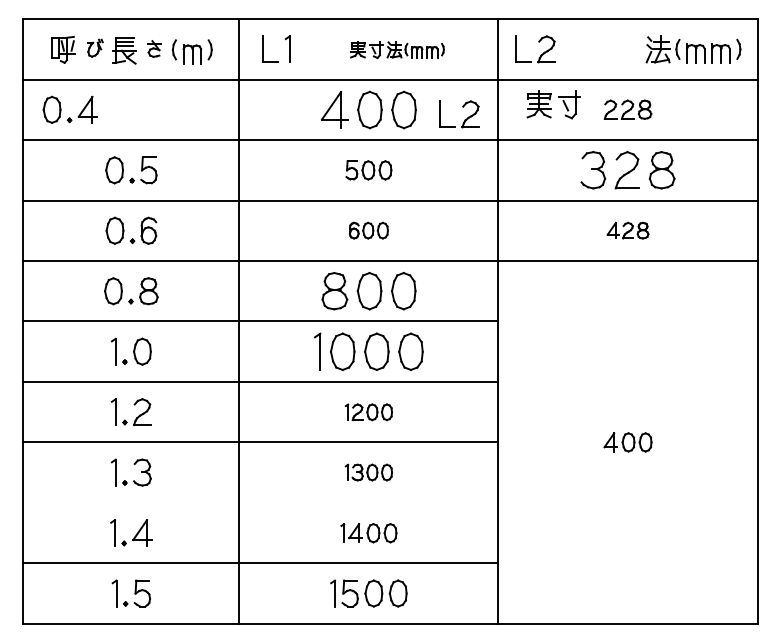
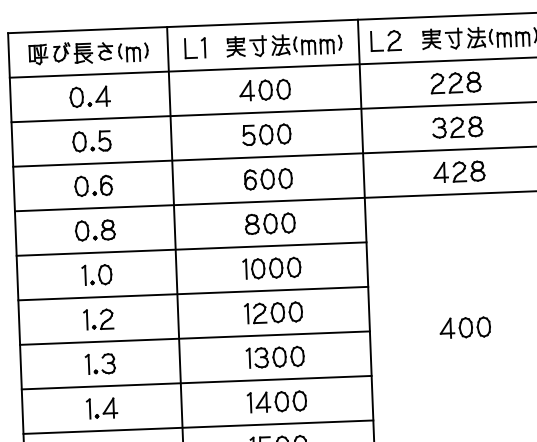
part: (95, 48) -> (62, 52), size x1.43
part: (154, 48) -> (105, 51), size x1.43
part: (397, 49) -> (284, 44), size x1.67
part: (553, 104) -> (442, 38), moved
part: (61, 109) -> (83, 96), moved
part: (368, 109) -> (264, 89), size x0.71
part: (627, 109) -> (455, 82), size x1.43
part: (464, 119) -> (335, 94), removed
part: (368, 170) -> (266, 134), size x1.43
part: (627, 170) -> (457, 127), size x0.71
part: (368, 230) -> (268, 179), size x1.67
part: (627, 230) -> (458, 171), size x1.67
part: (368, 291) -> (269, 223), size x0.71
part: (368, 351) -> (271, 268), size x0.71
part: (368, 412) -> (273, 313), size x1.67
part: (627, 442) -> (464, 327), size x1.43
part: (368, 472) -> (275, 357), size x1.67
line: (260, 502) -> (196, 382), added
part: (368, 533) -> (276, 402), size x1.43

